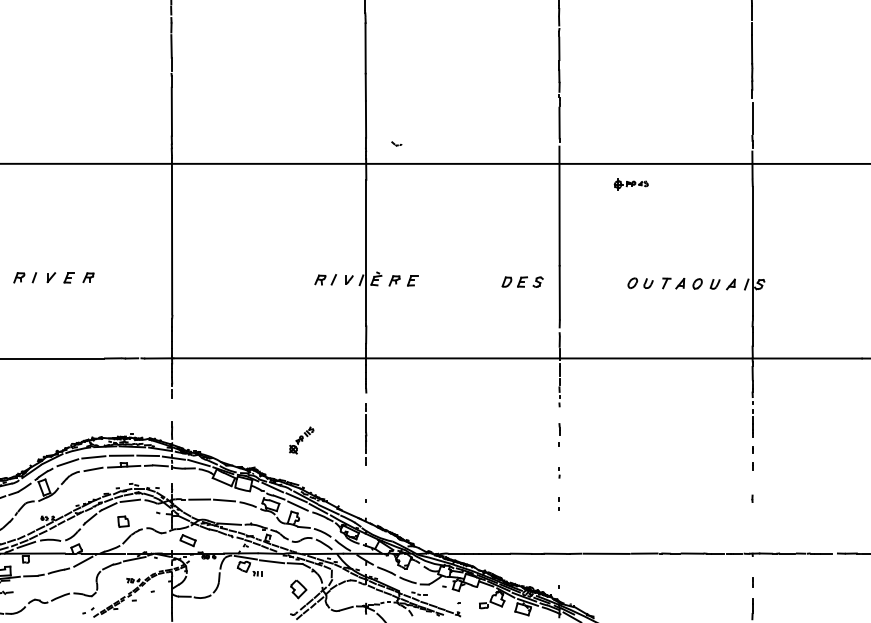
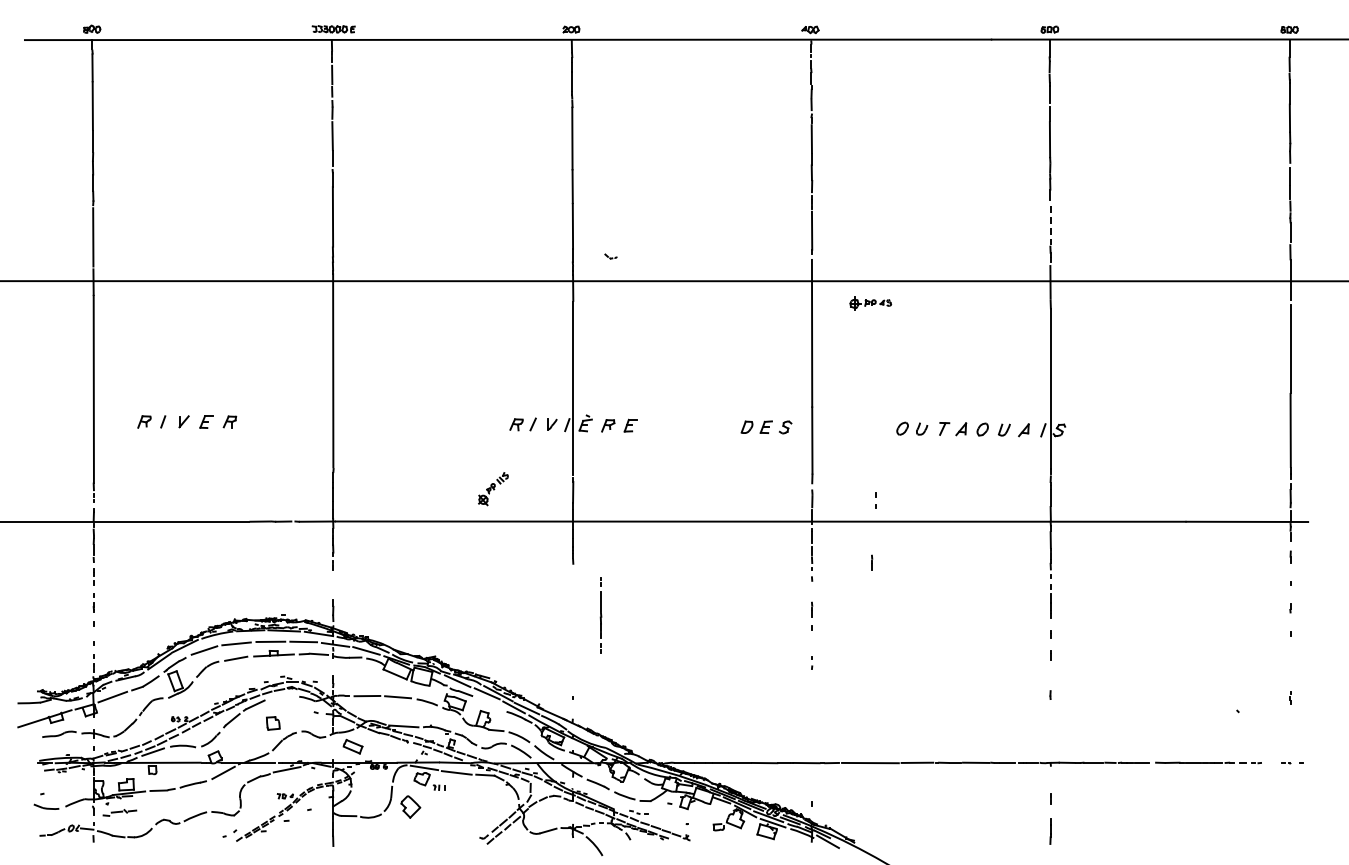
line: (752, 119) -> (1050, 226), solid -> dashed
part: (631, 184) -> (870, 303), moved
line: (608, 391) -> (872, 562), added
part: (365, 434) -> (600, 615), moved
part: (301, 440) -> (493, 489), moved
line: (130, 500) -> (281, 697), removed
line: (559, 501) -> (875, 497), moved
line: (297, 505) -> (488, 703), removed
part: (298, 588) -> (410, 806), moved

